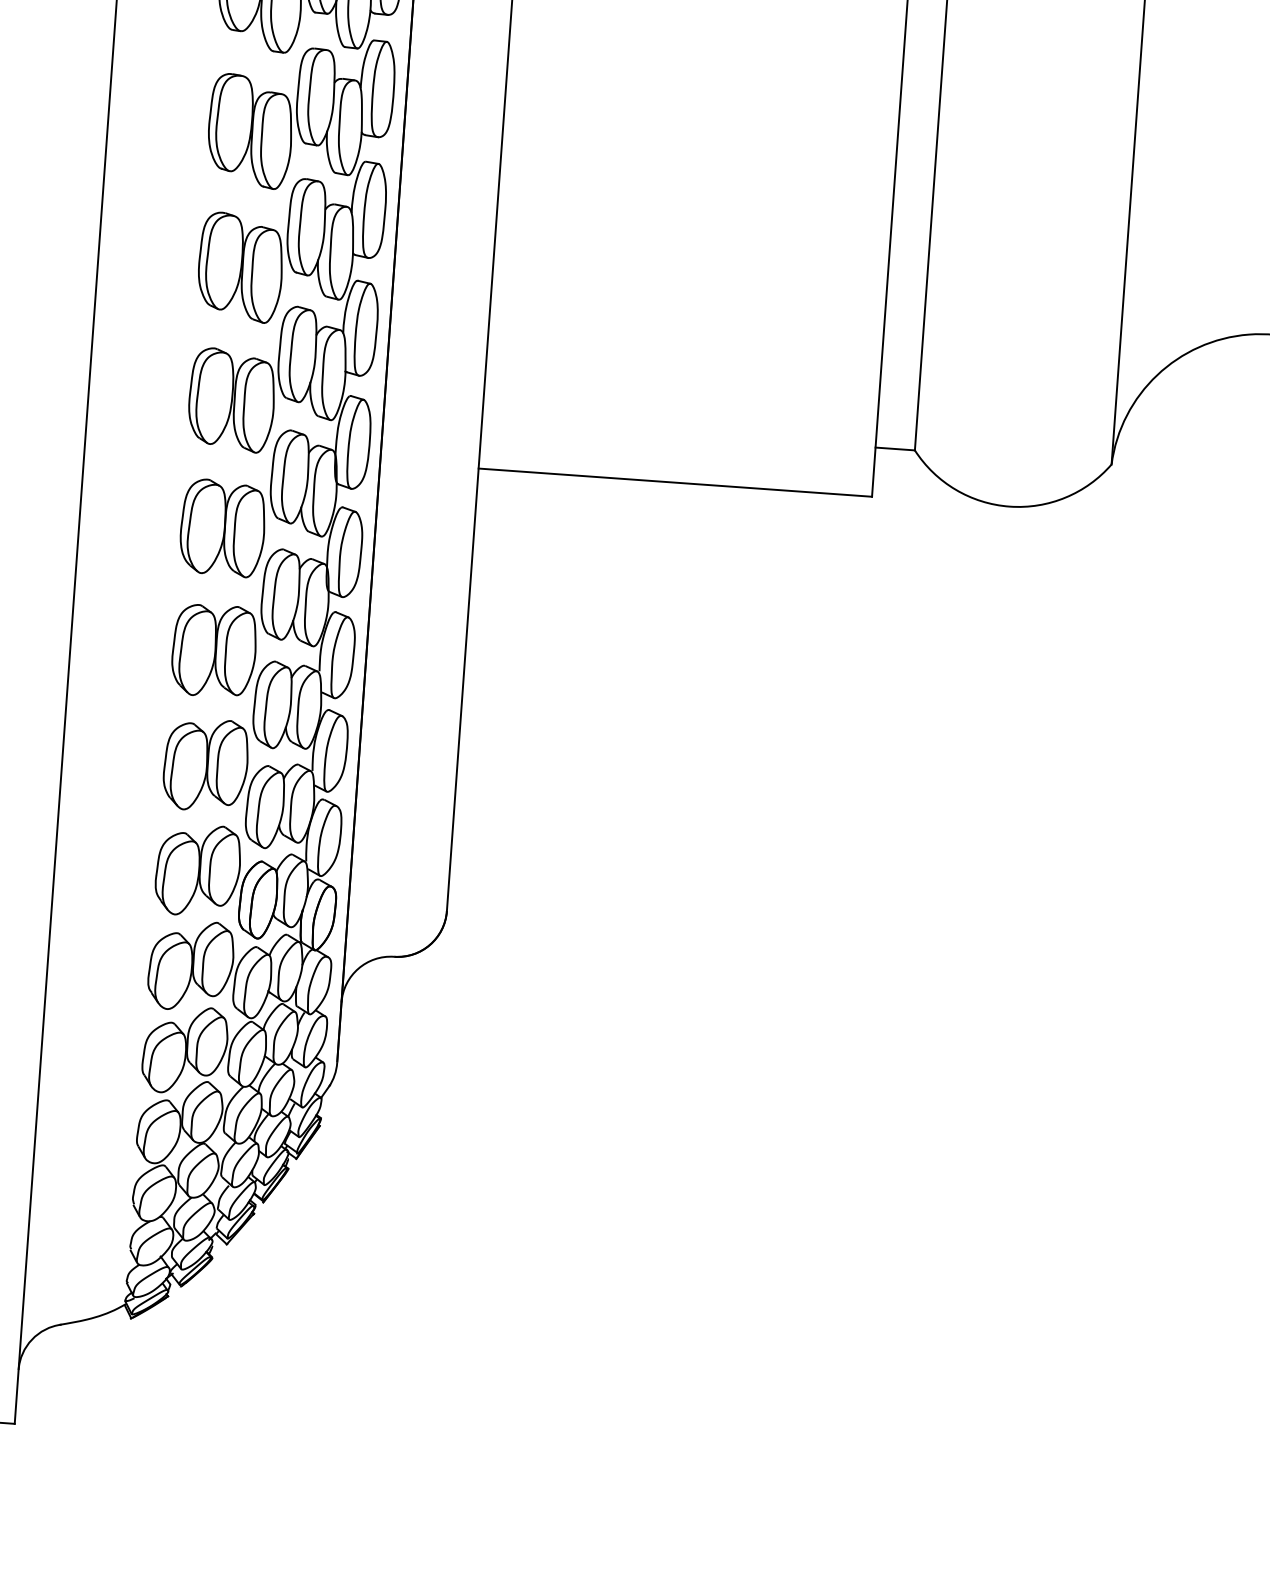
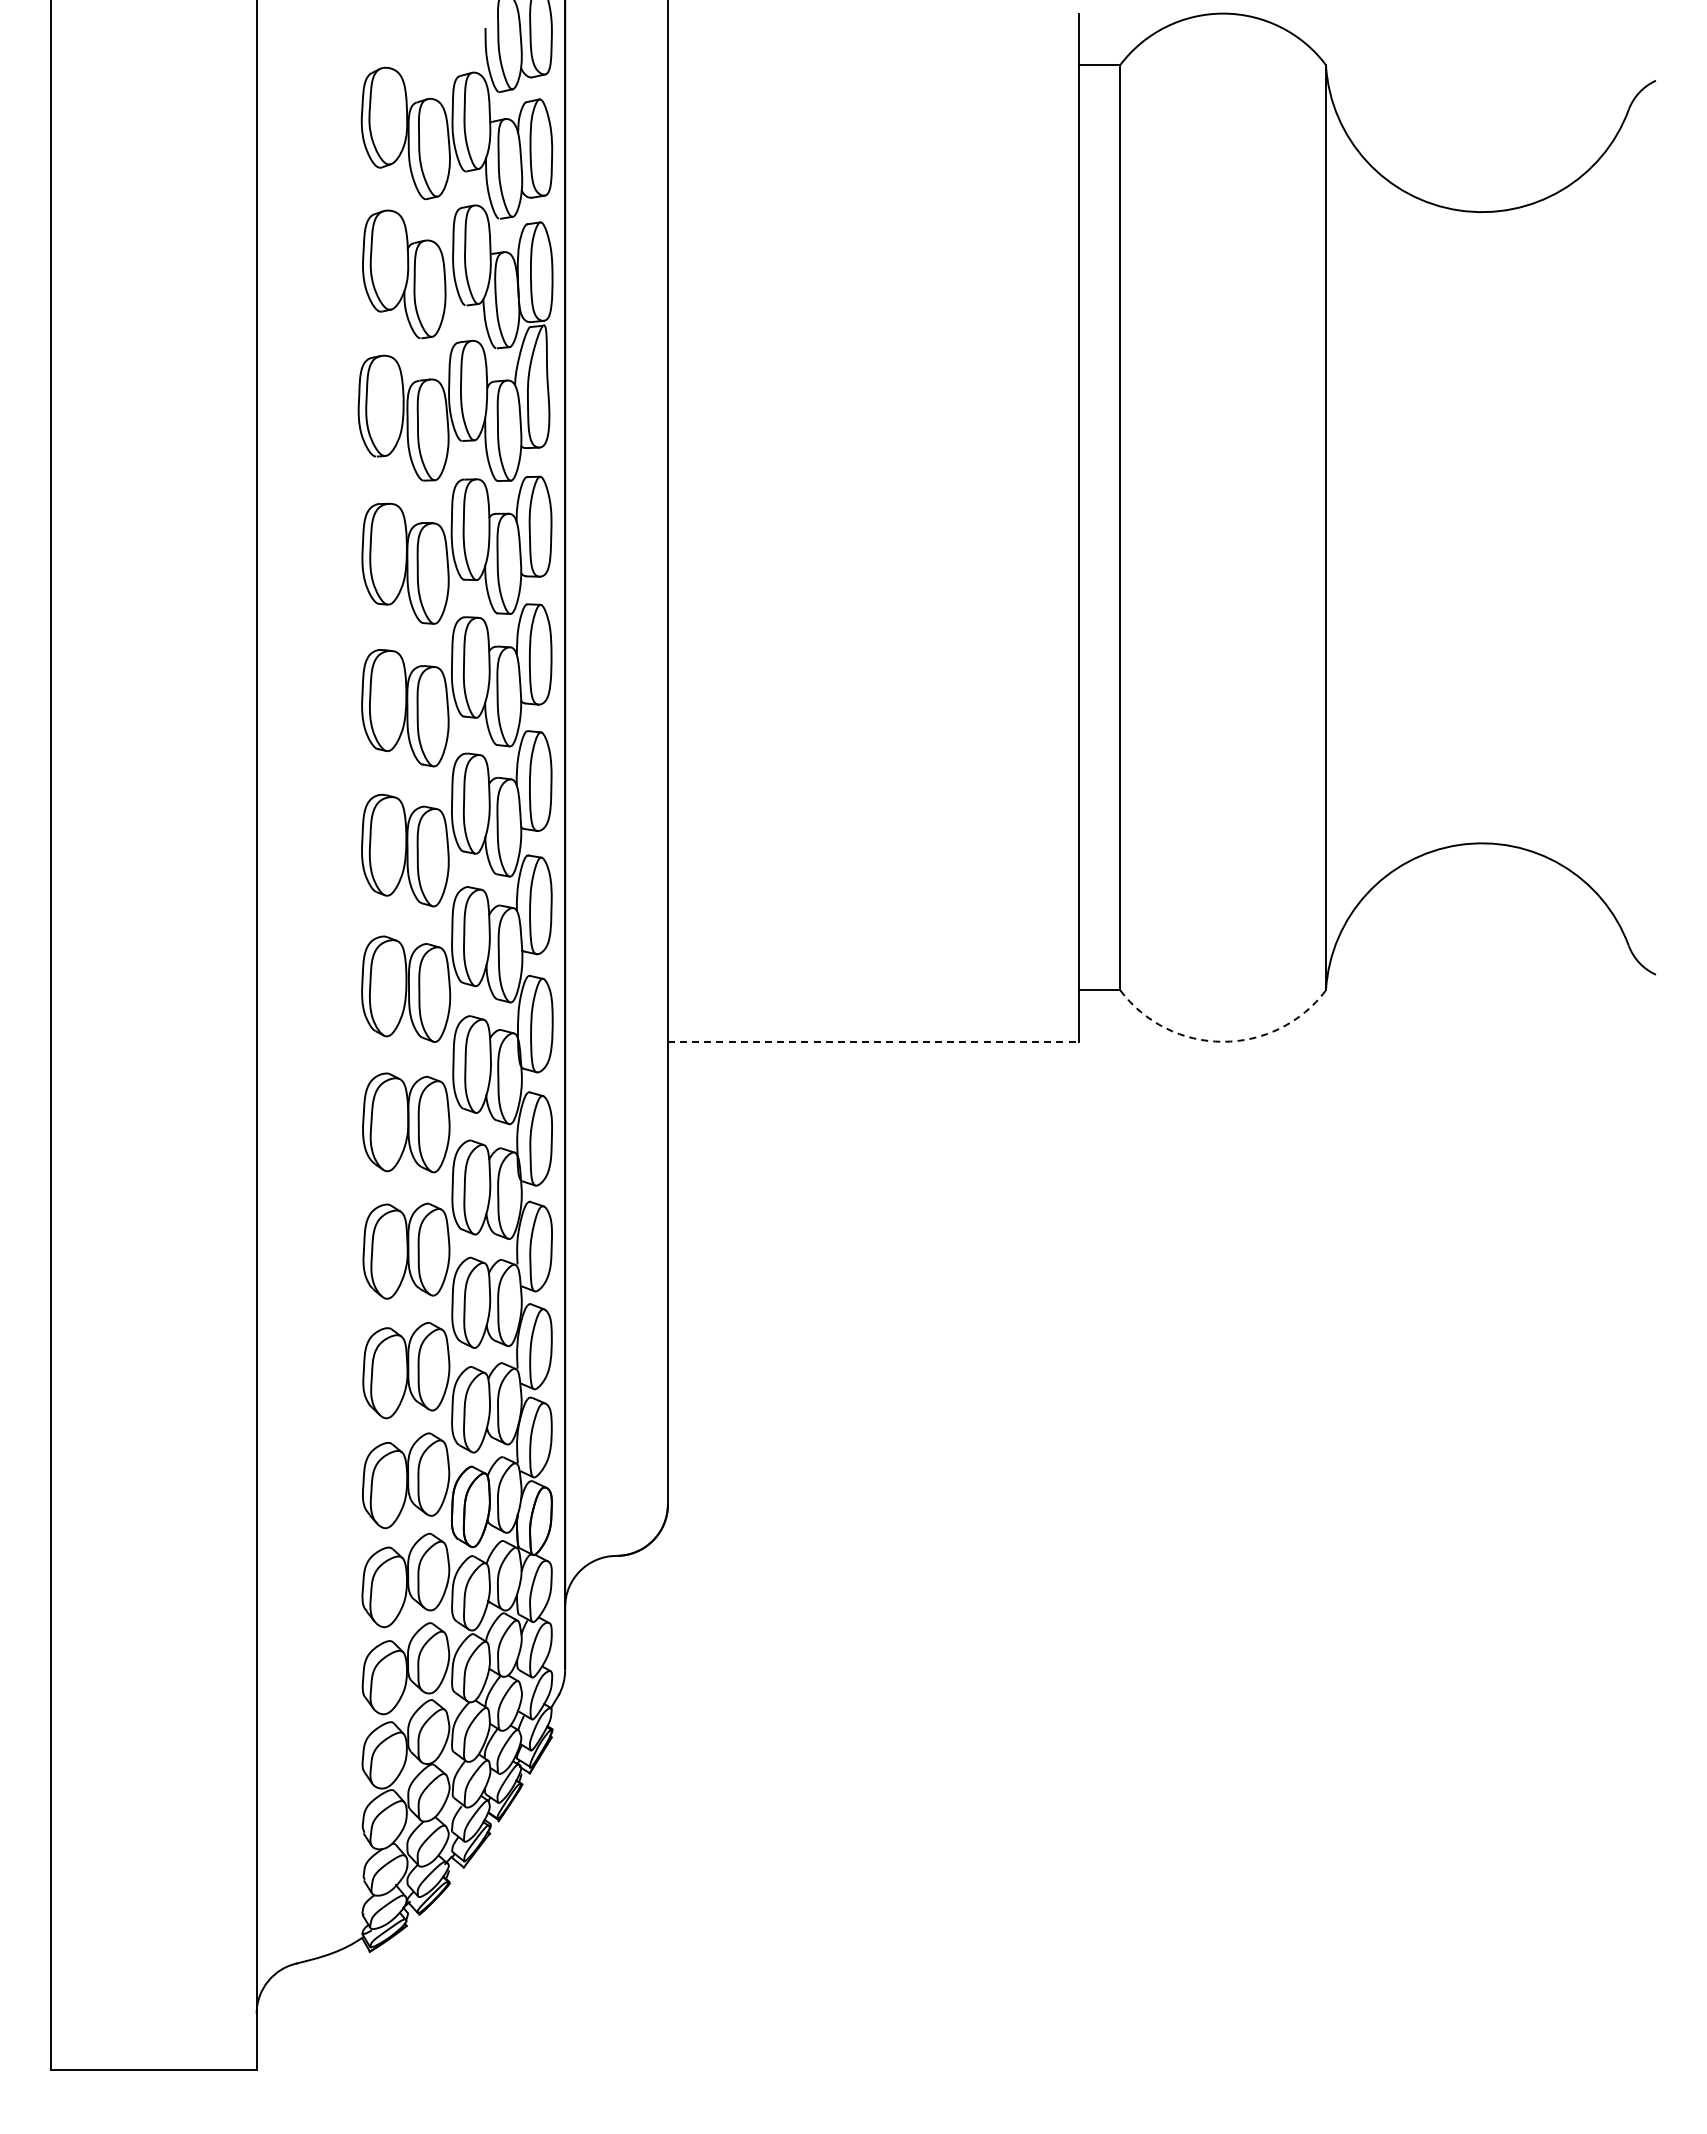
line: (675, 482) -> (873, 1041), solid -> dashed
arc: (1010, 506) -> (1223, 1041), solid -> dashed

